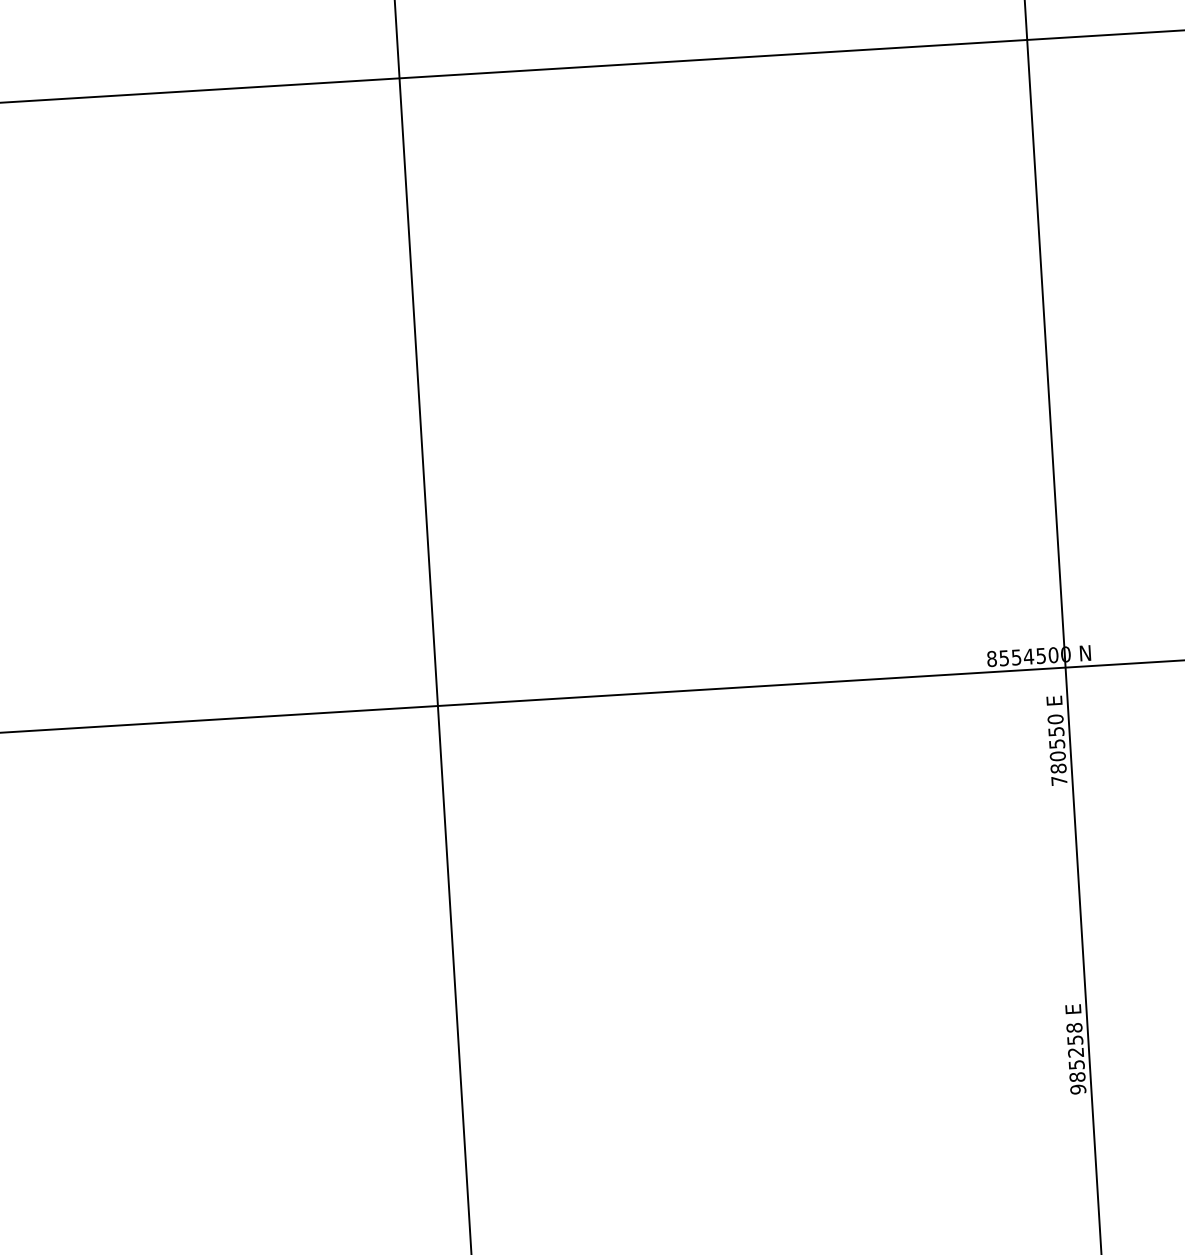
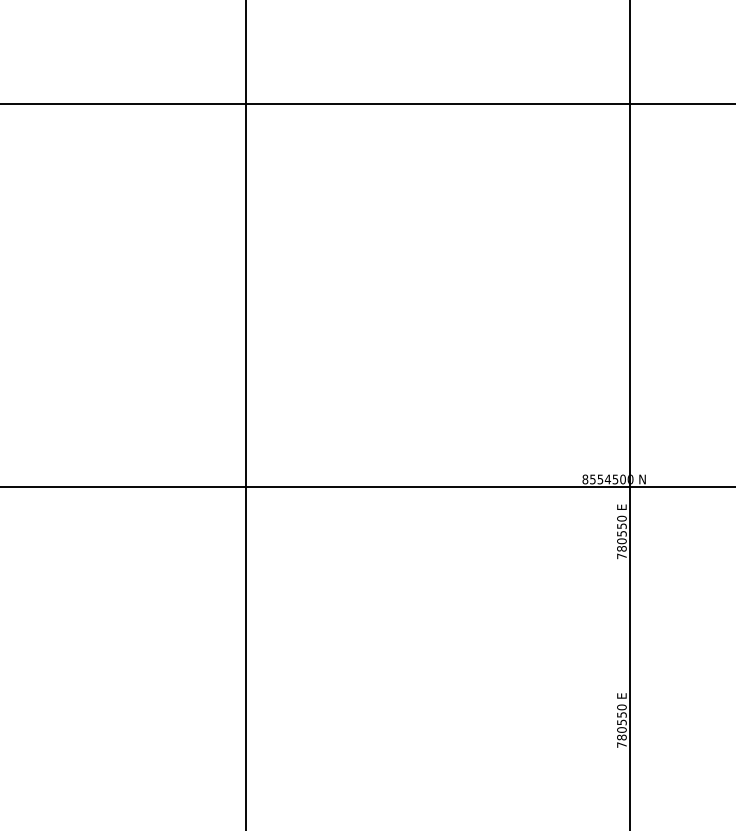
text: (1075, 1057) -> (621, 725), 985258 -> 780550

